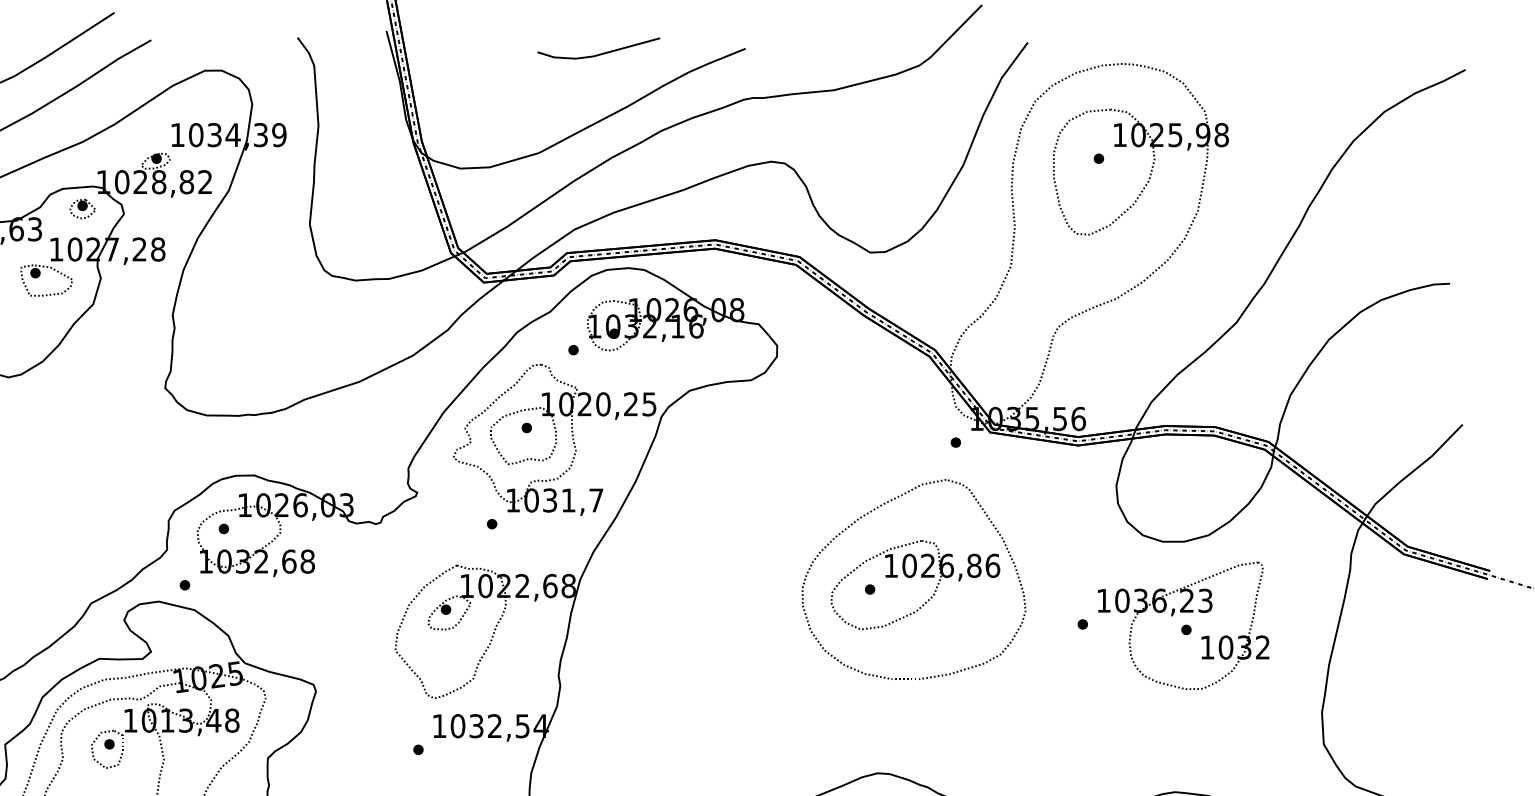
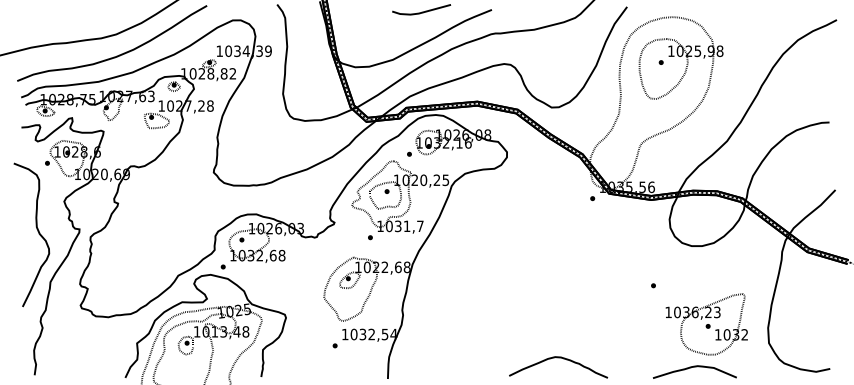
part: (913, 577) -> (572, 263), removed
part: (1182, 625) -> (706, 324), moved

